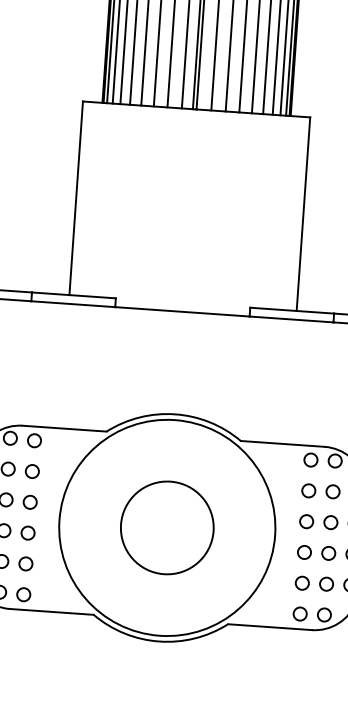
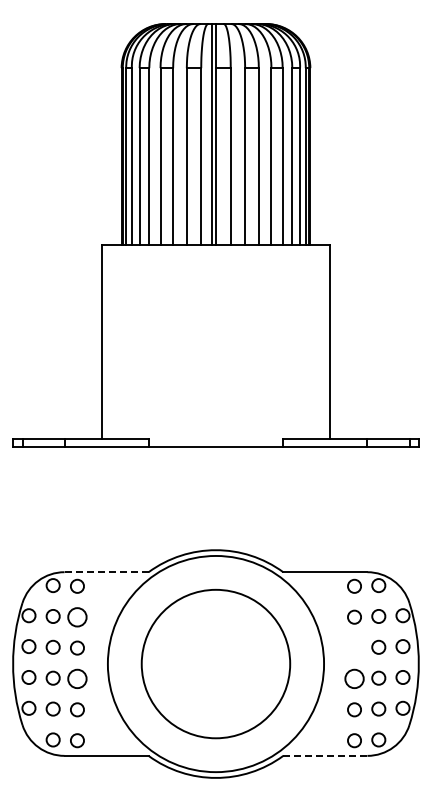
line: (64, 428) -> (106, 572), solid -> dashed
circle: (32, 470) -> (77, 616), size x1.4
circle: (306, 521) -> (354, 647), removed
circle: (166, 527) -> (215, 663), size x1.6
circle: (28, 532) -> (77, 678), size x1.4
circle: (304, 552) -> (354, 678), size x1.4
line: (270, 626) -> (325, 755), solid -> dashed

